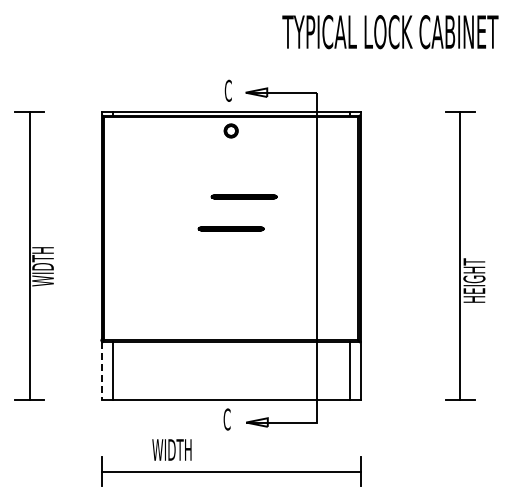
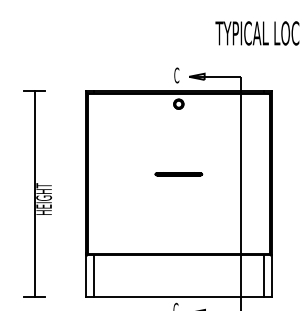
part: (243, 196) -> (187, 151), removed
text: (43, 263) -> (44, 199), WIDTH -> HEIGHT
line: (101, 370) -> (85, 275), dashed -> solid

